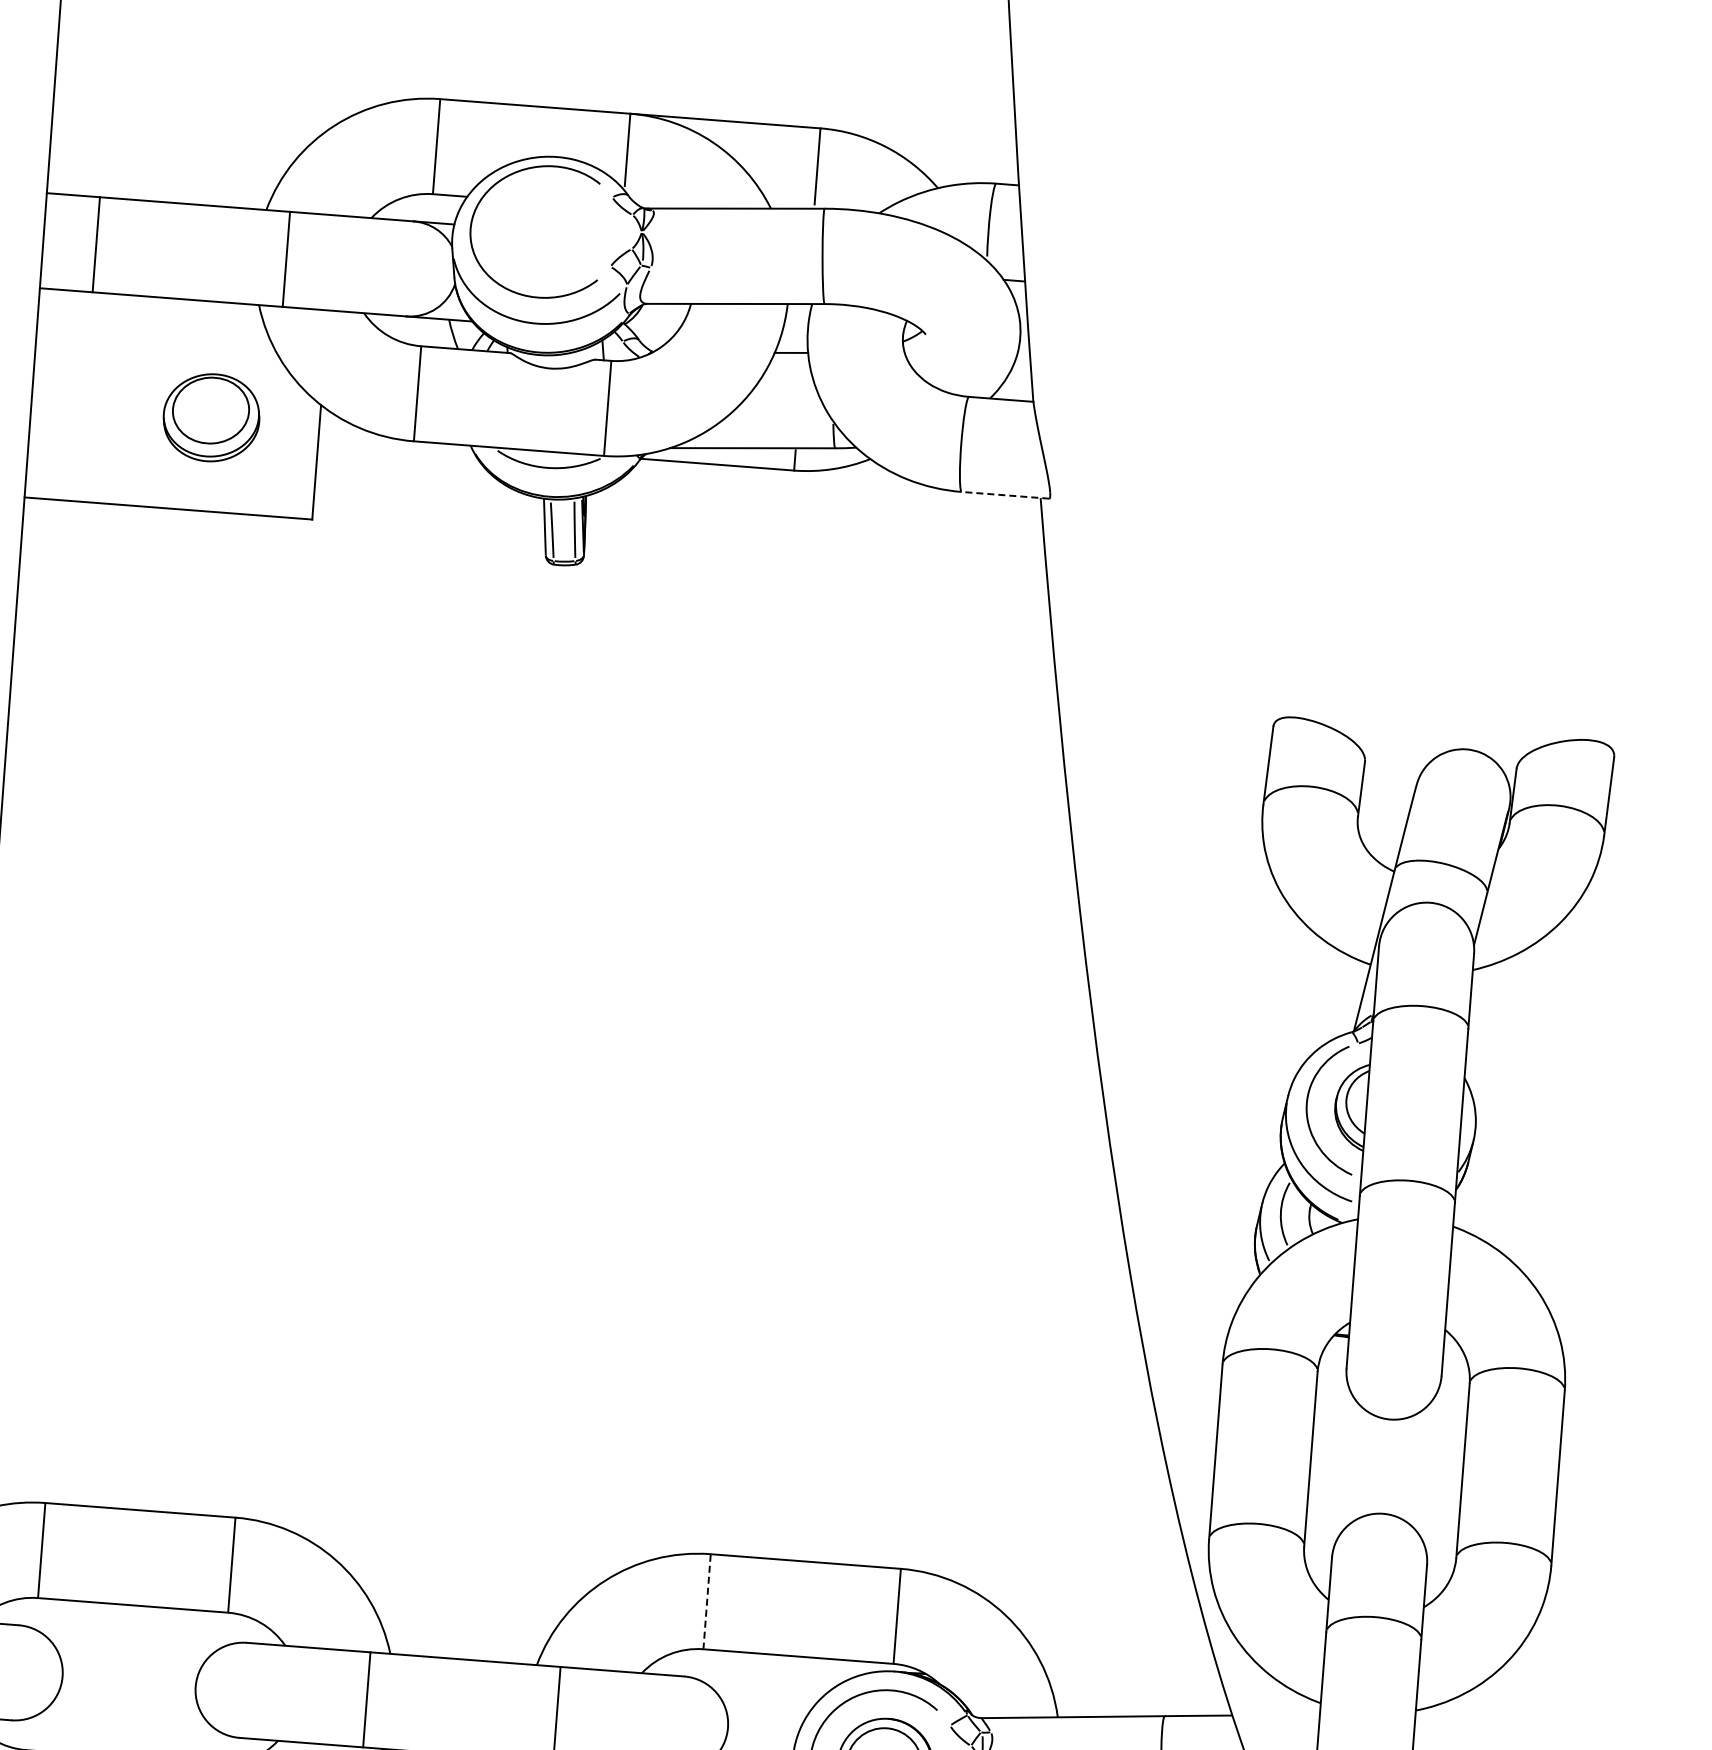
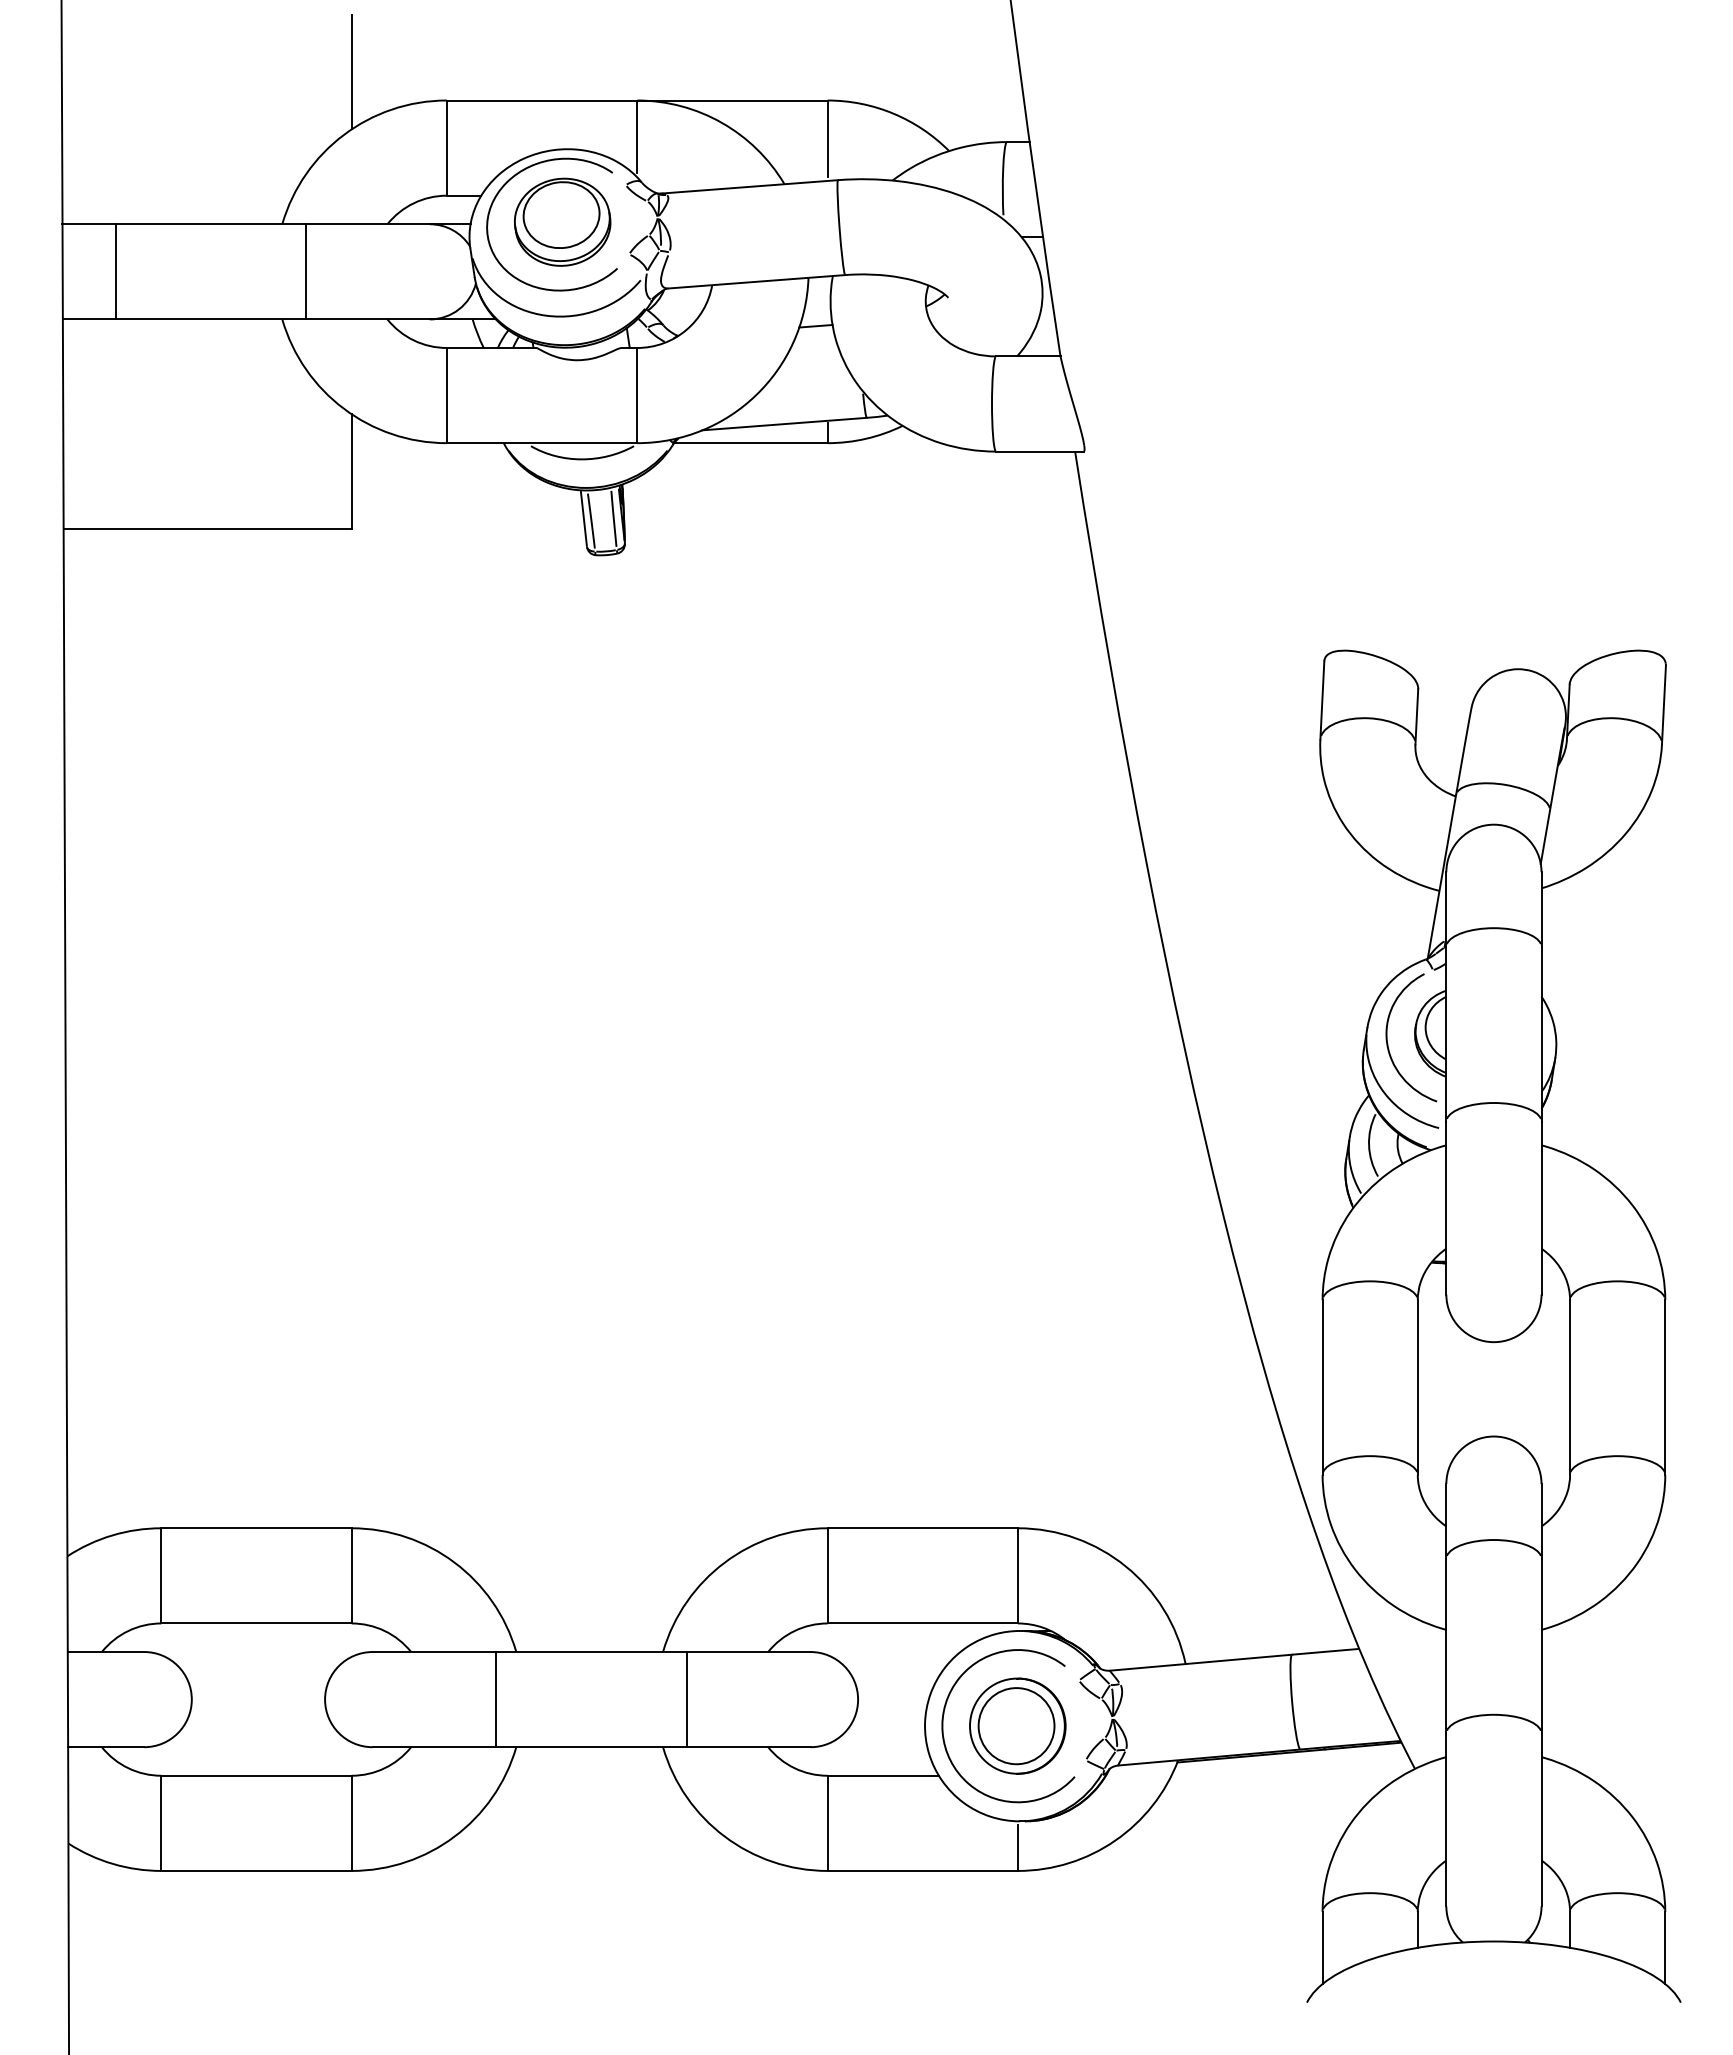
line: (347, 62) -> (351, 71), added
part: (211, 417) -> (562, 221), moved
line: (1005, 495) -> (1039, 451), dashed -> solid
line: (706, 1602) -> (827, 1576), dashed -> solid

